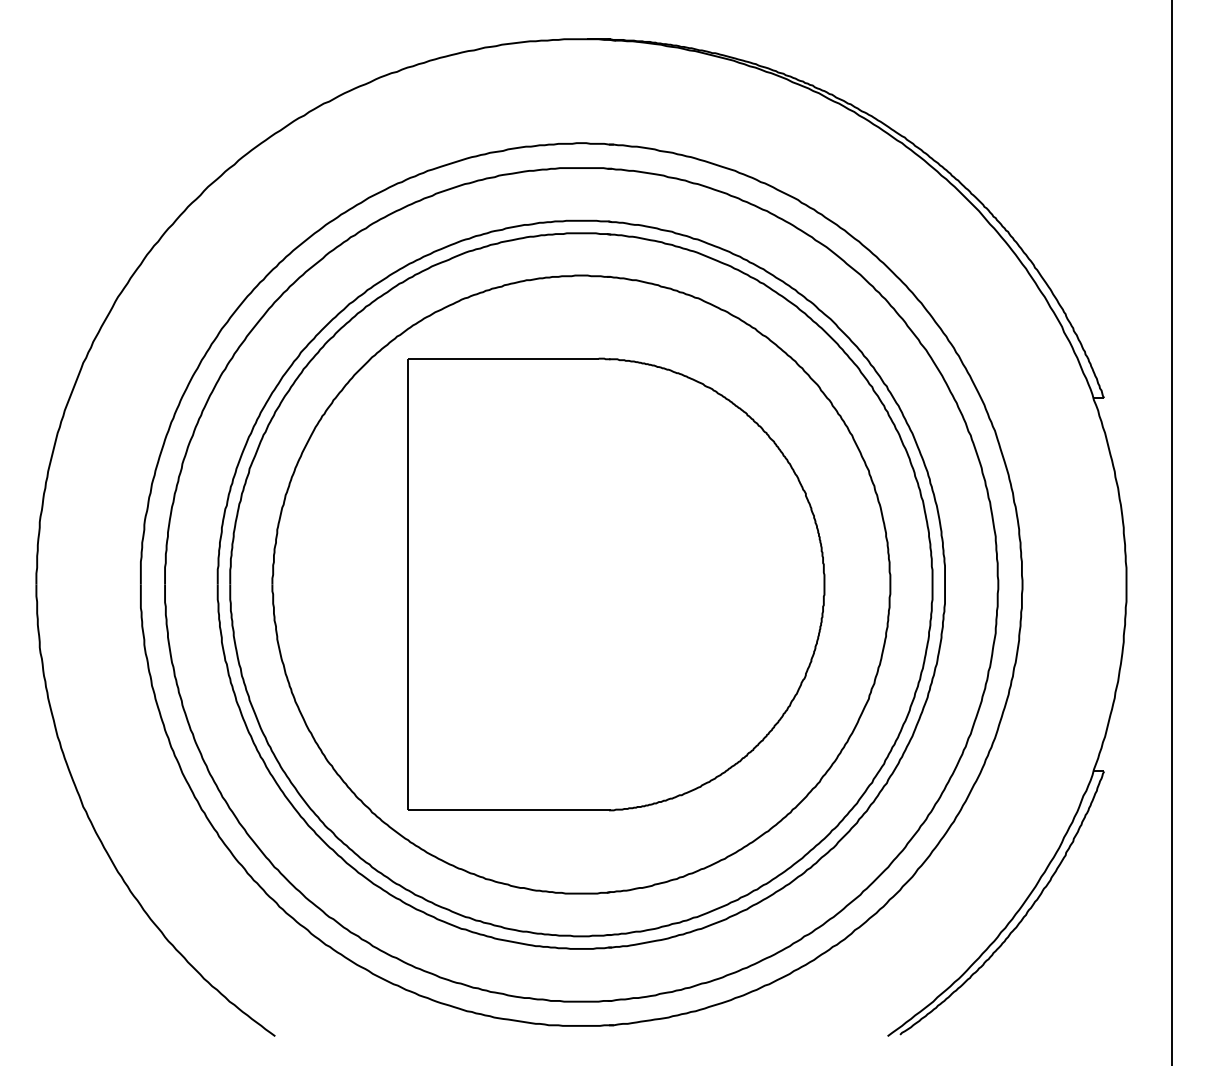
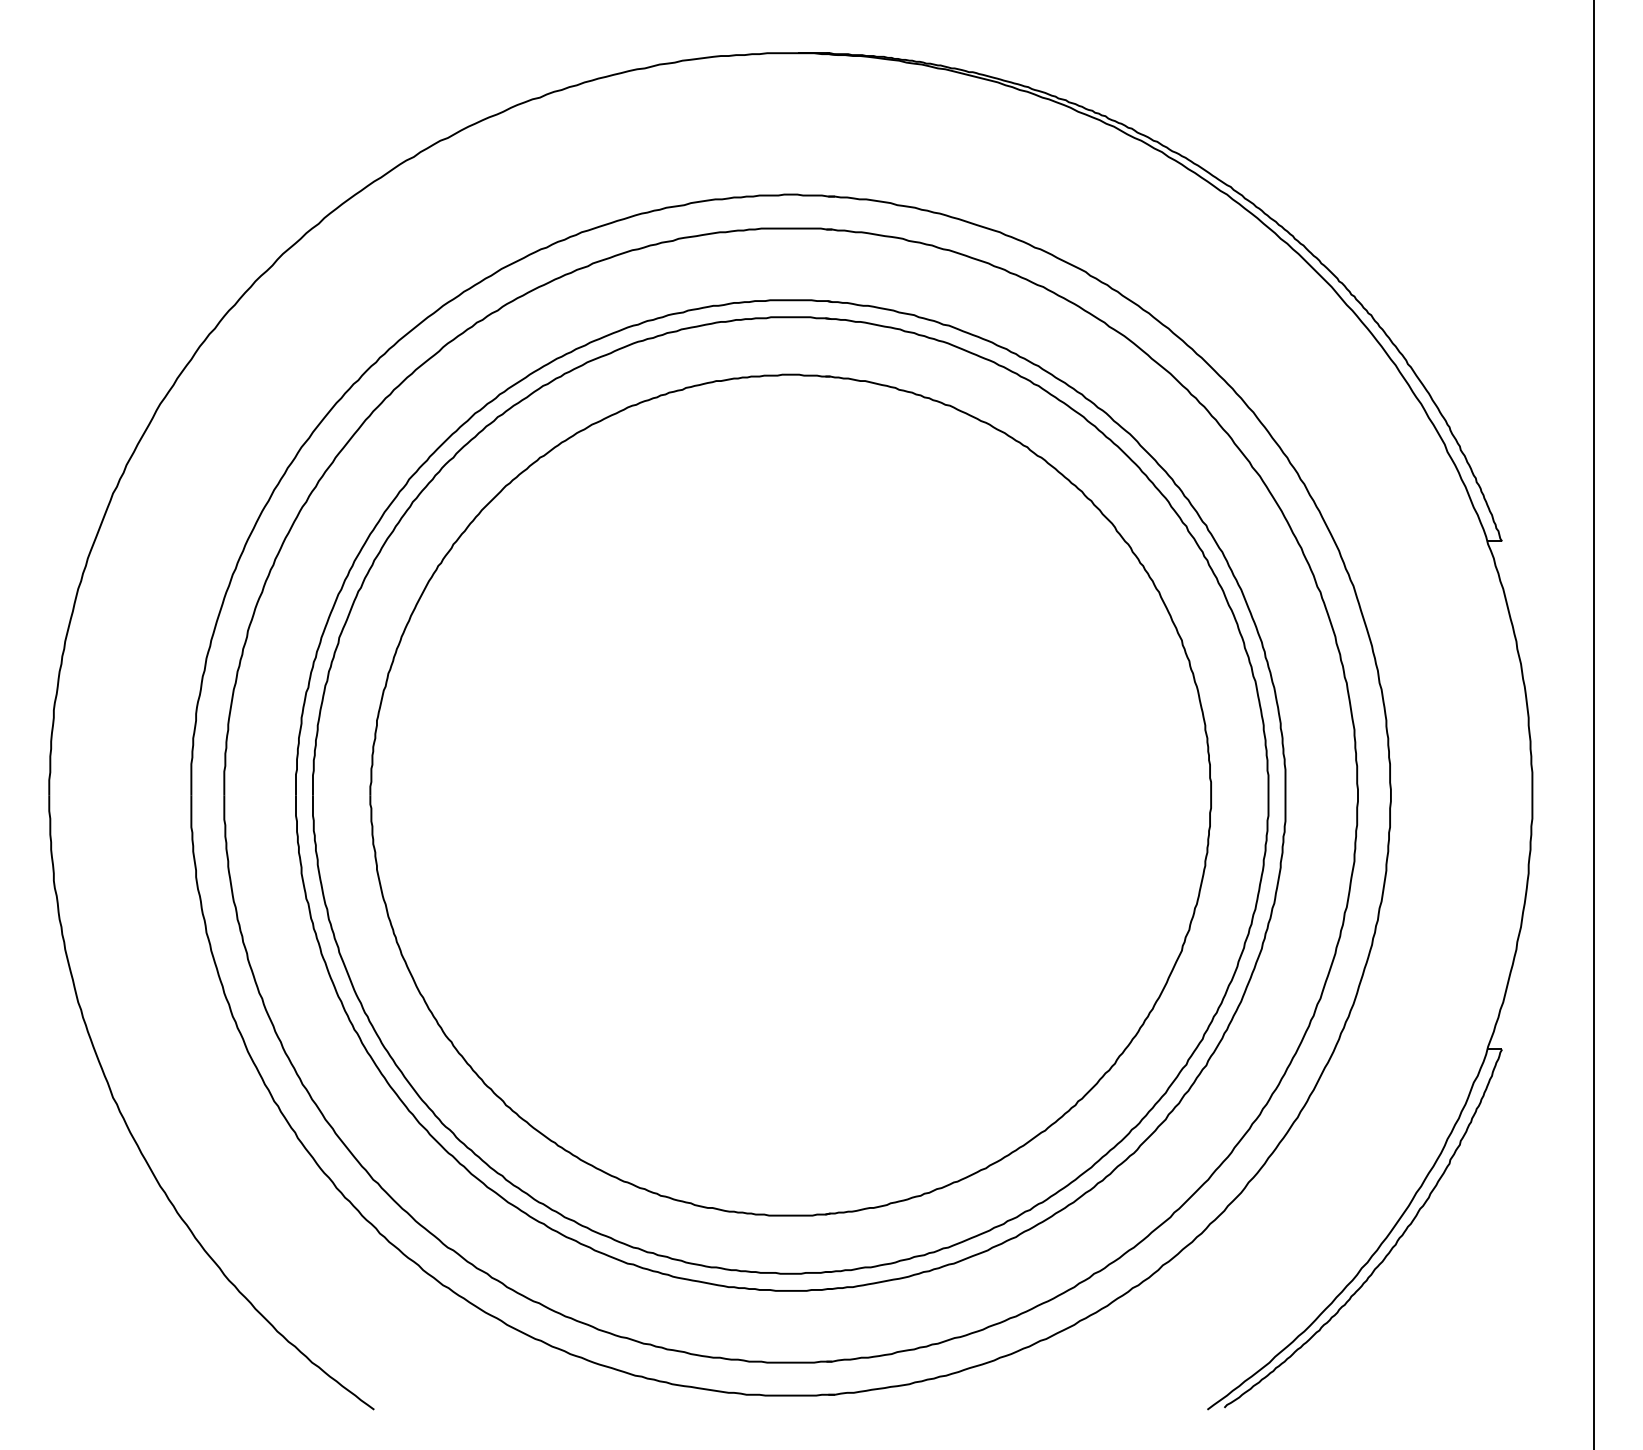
part: (616, 584) -> (838, 794), removed

